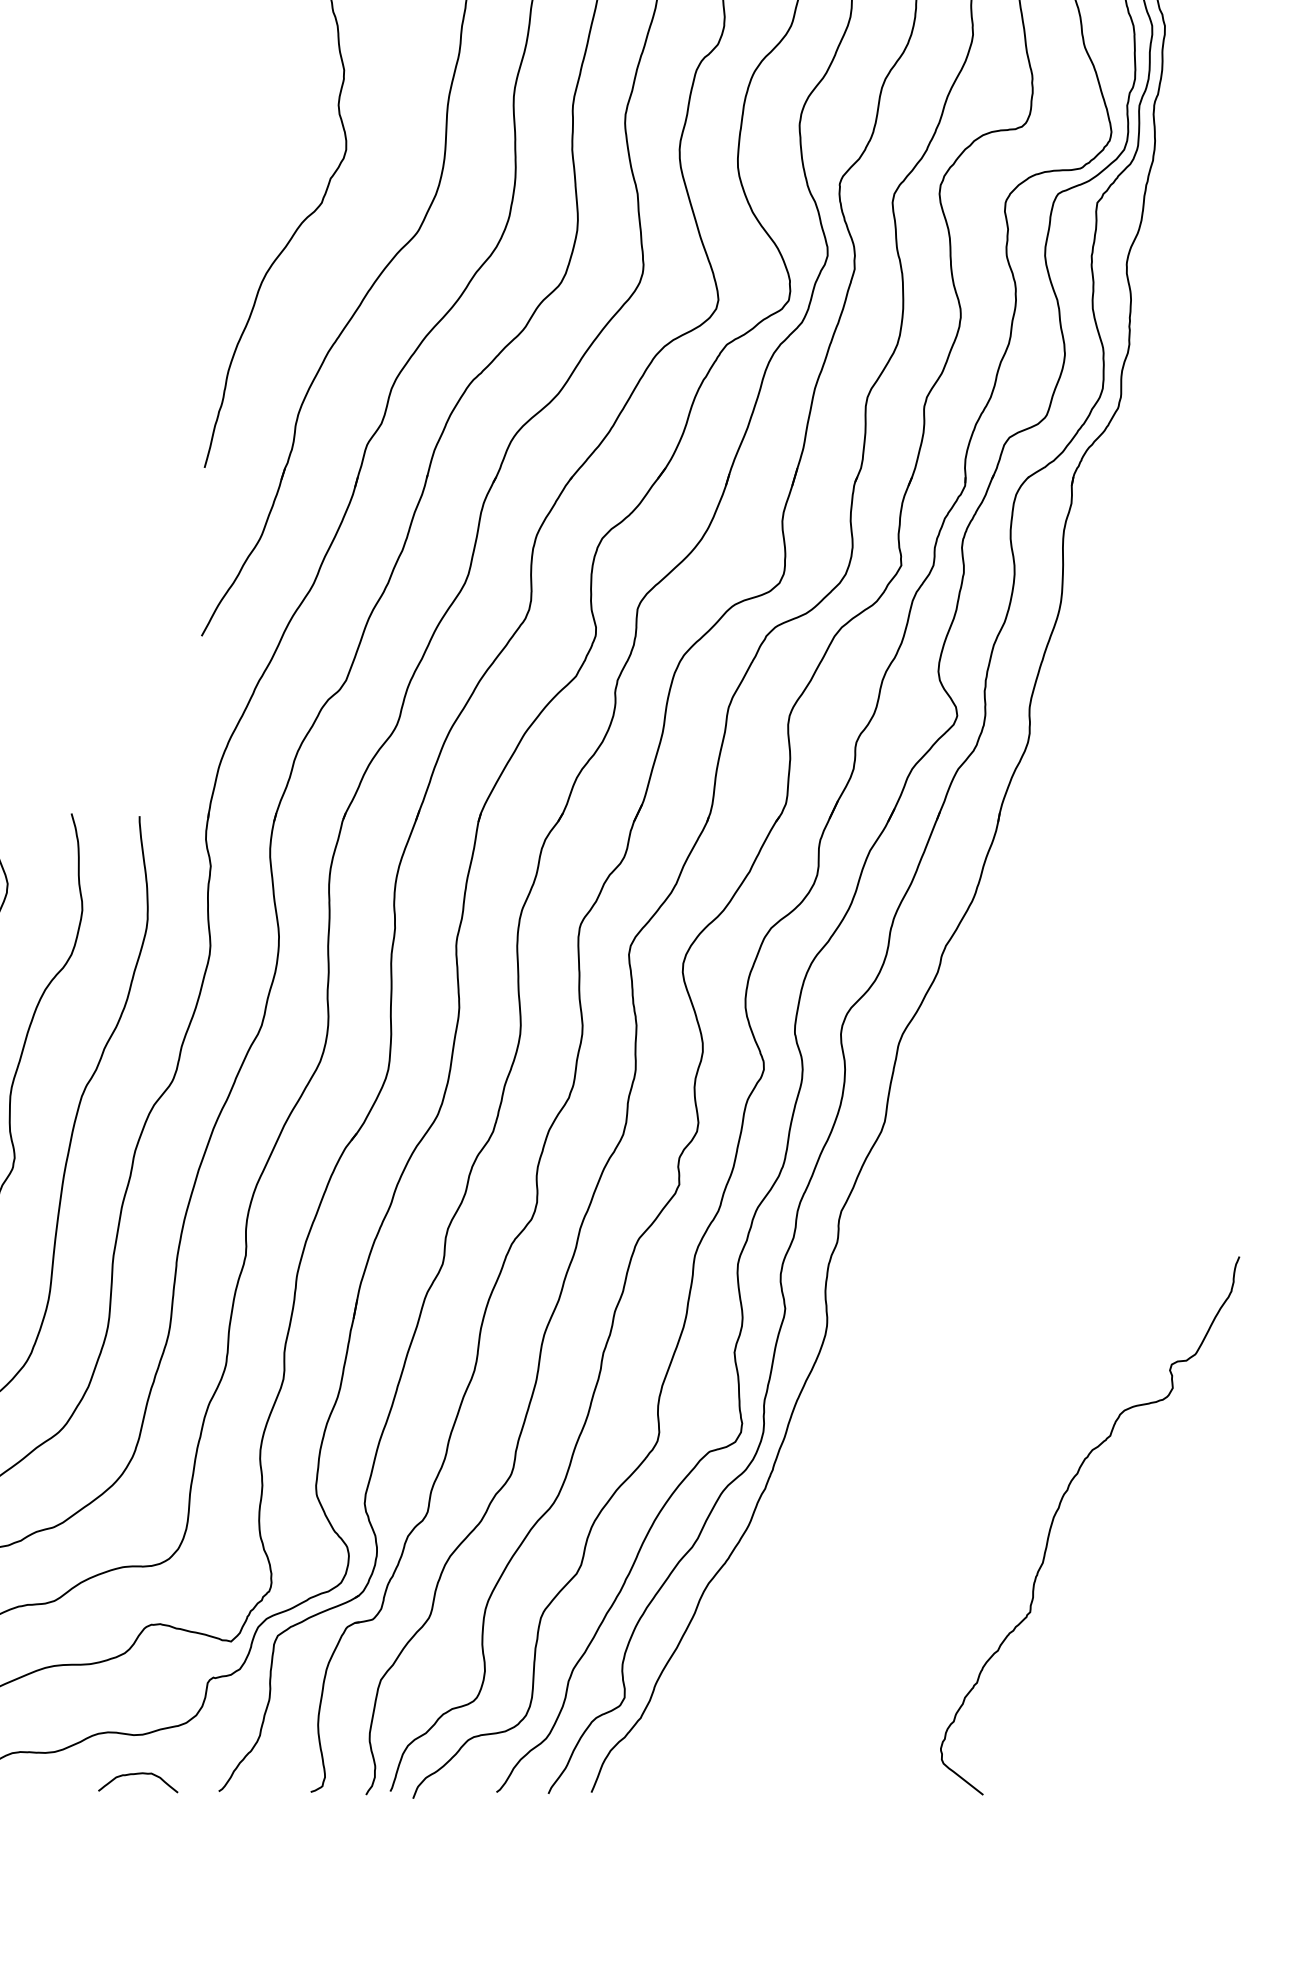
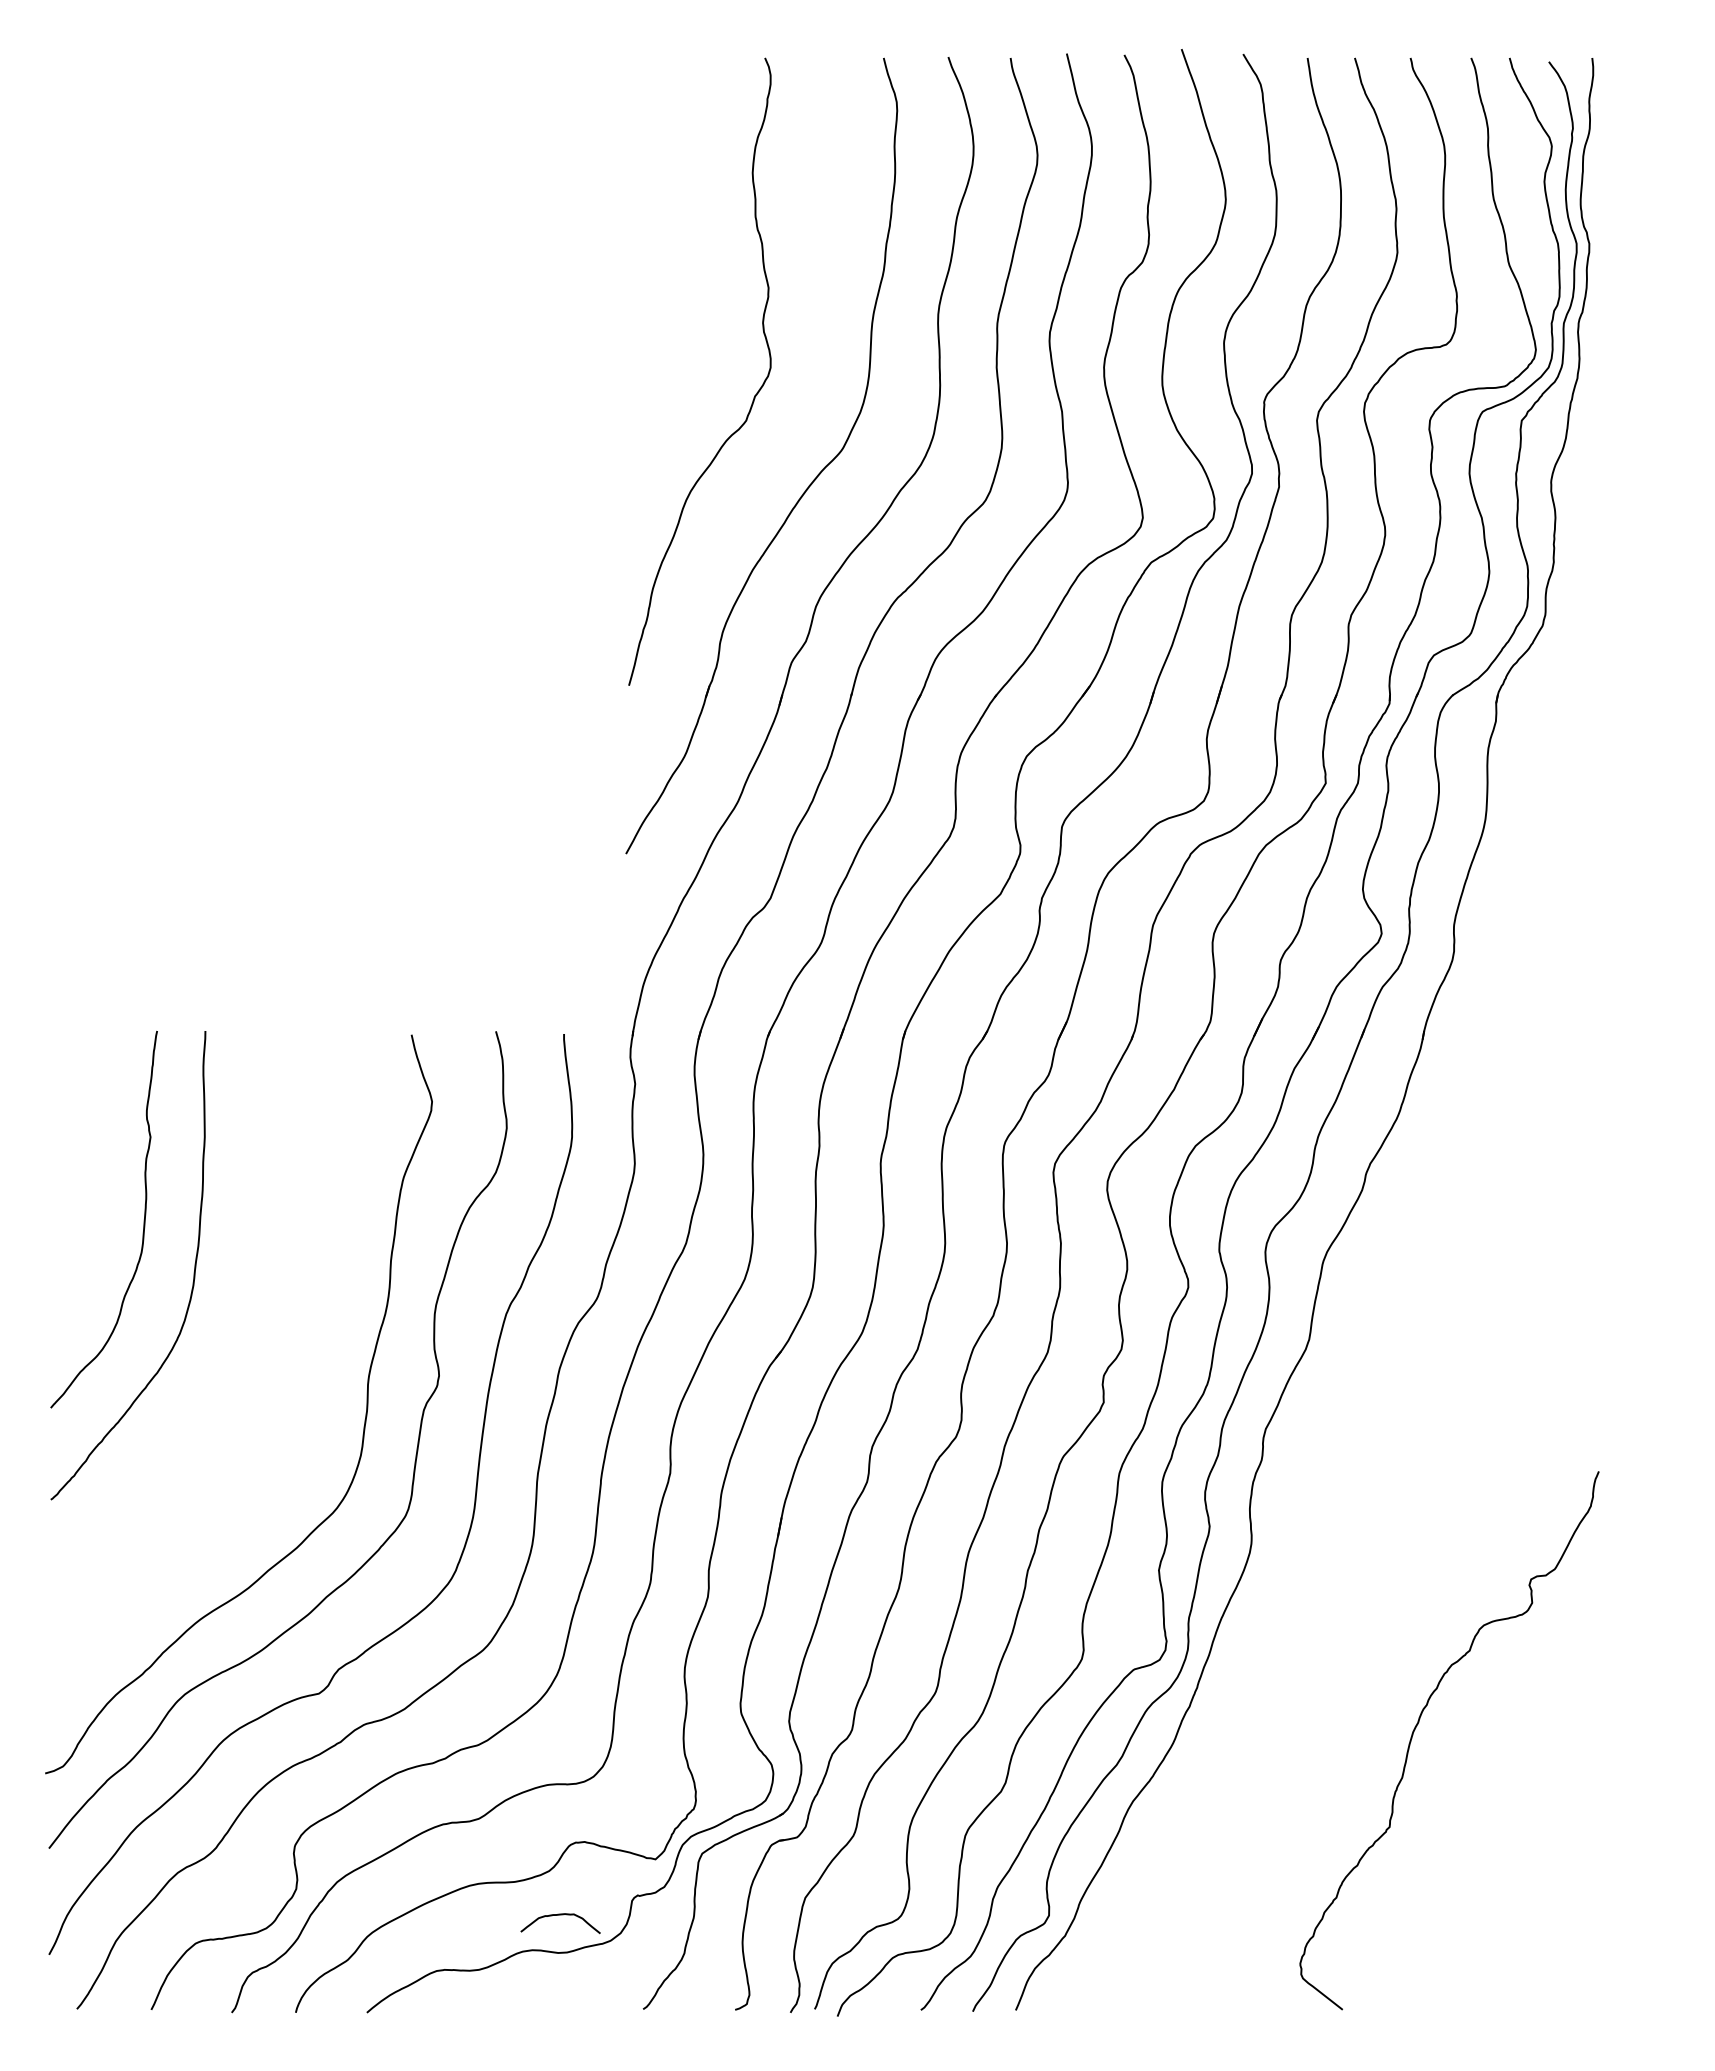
curve: (1059, 1509) -> (1418, 1724), moved
curve: (138, 1774) -> (560, 1915), moved

